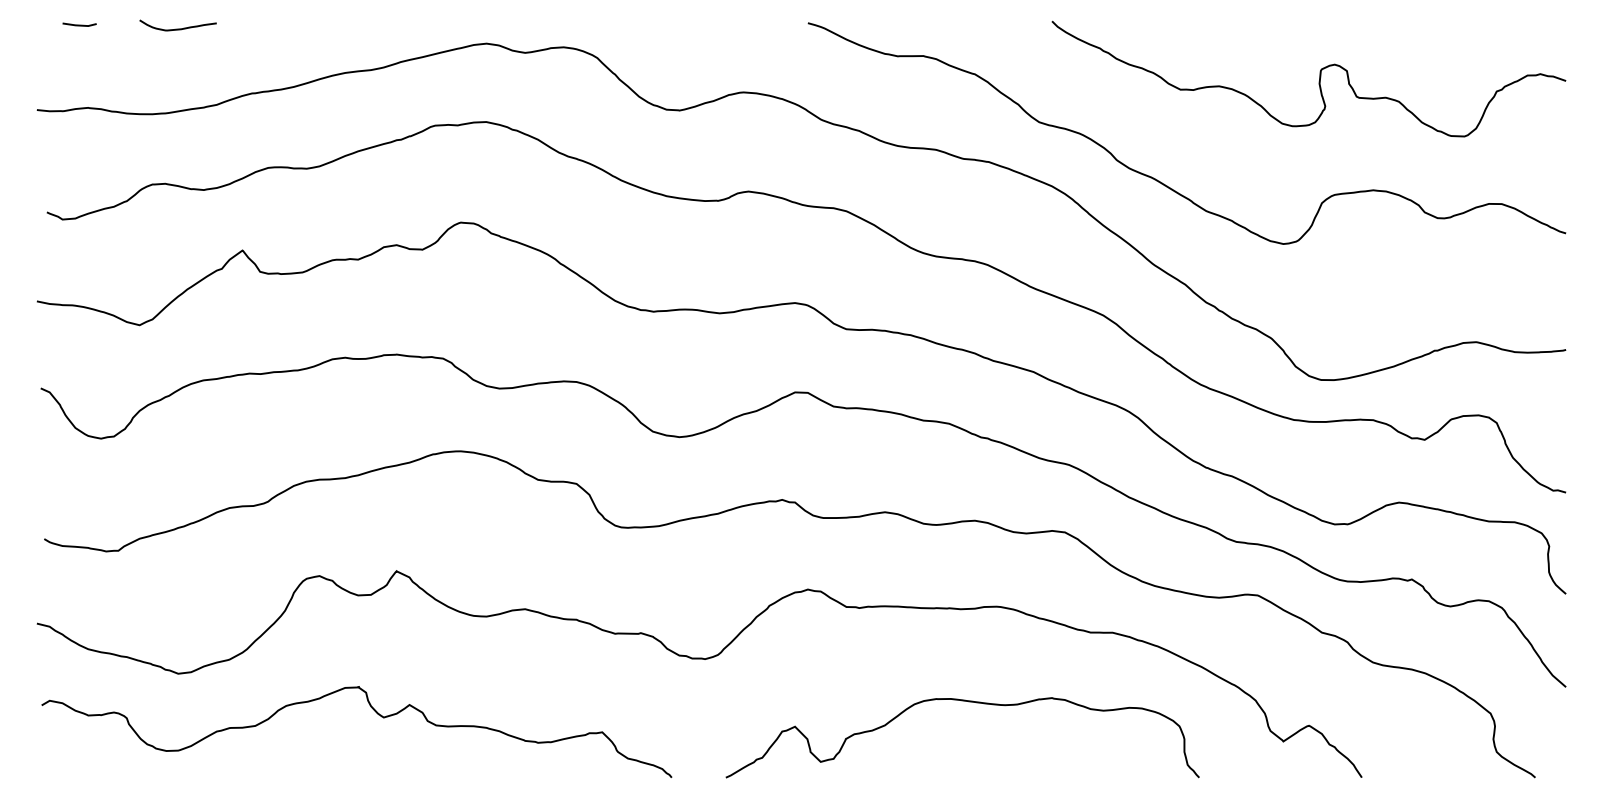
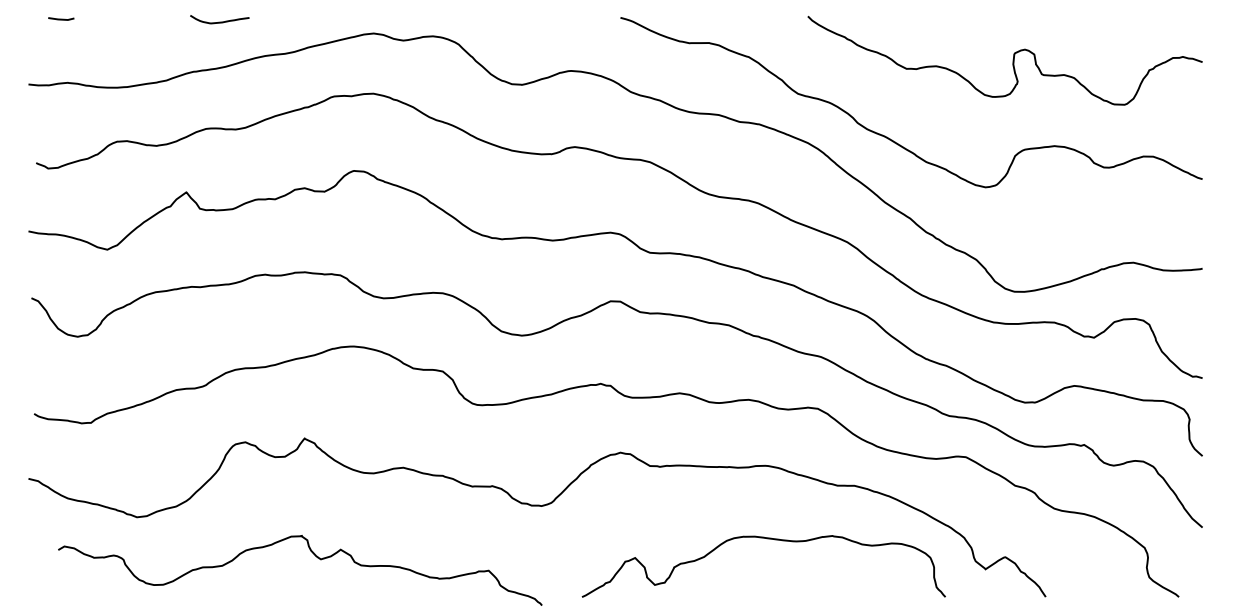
curve: (177, 28) -> (219, 21), moved
curve: (968, 702) -> (768, 539), moved
curve: (375, 712) -> (314, 555), moved

